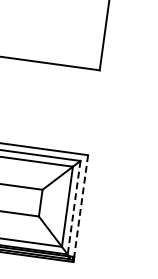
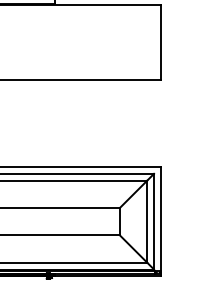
line: (80, 206) -> (160, 219), dashed -> solid
line: (74, 207) -> (154, 221), dashed -> solid

